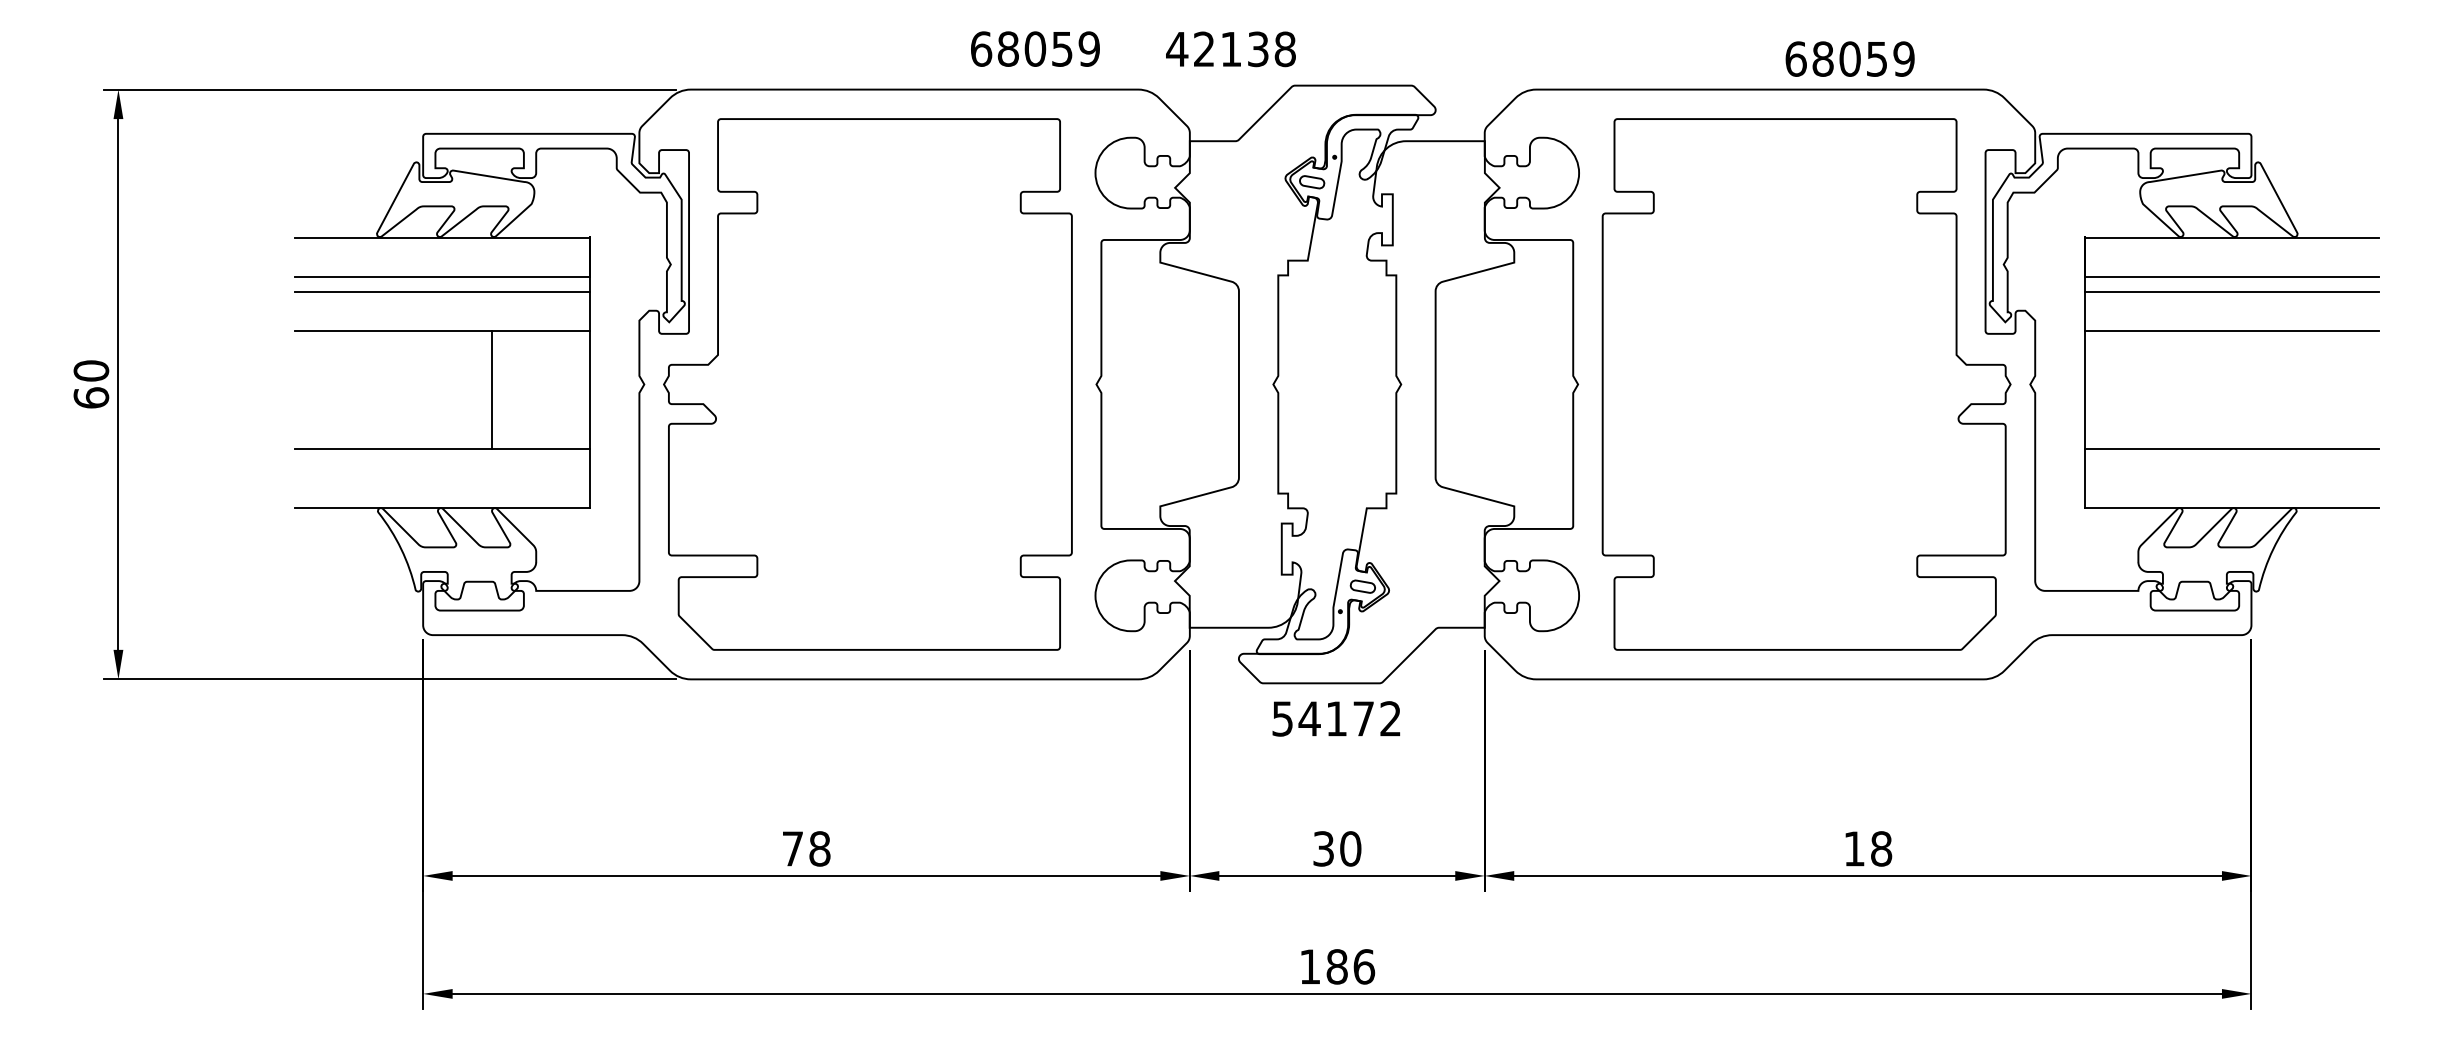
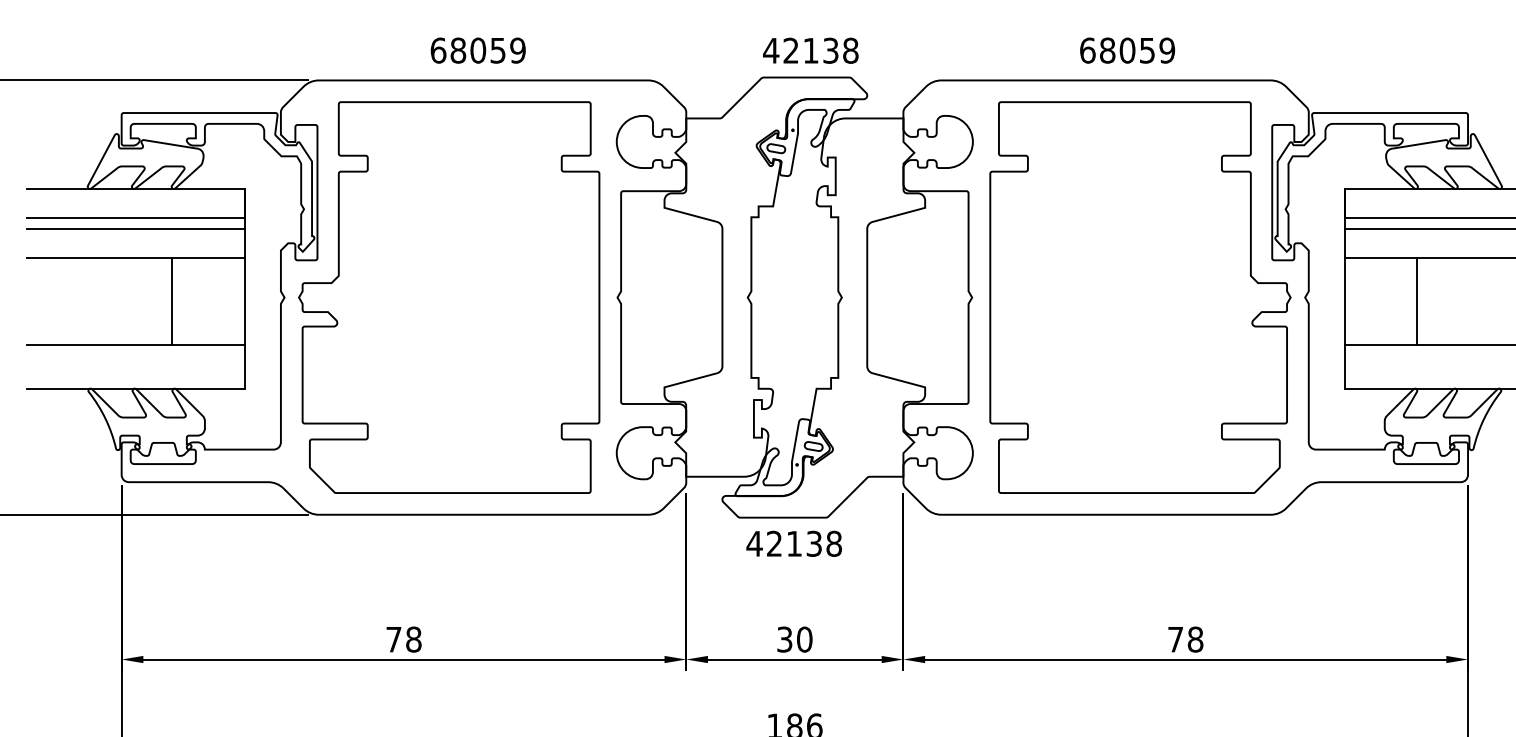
text: (1035, 48) -> (478, 50), moved
text: (1230, 49) -> (810, 50), moved
text: (1849, 58) -> (1127, 50), moved
line: (2182, 389) -> (1417, 301), added
text: (1336, 718) -> (794, 543), 54172 -> 42138
text: (1854, 848) -> (1175, 639), 18 -> 78

